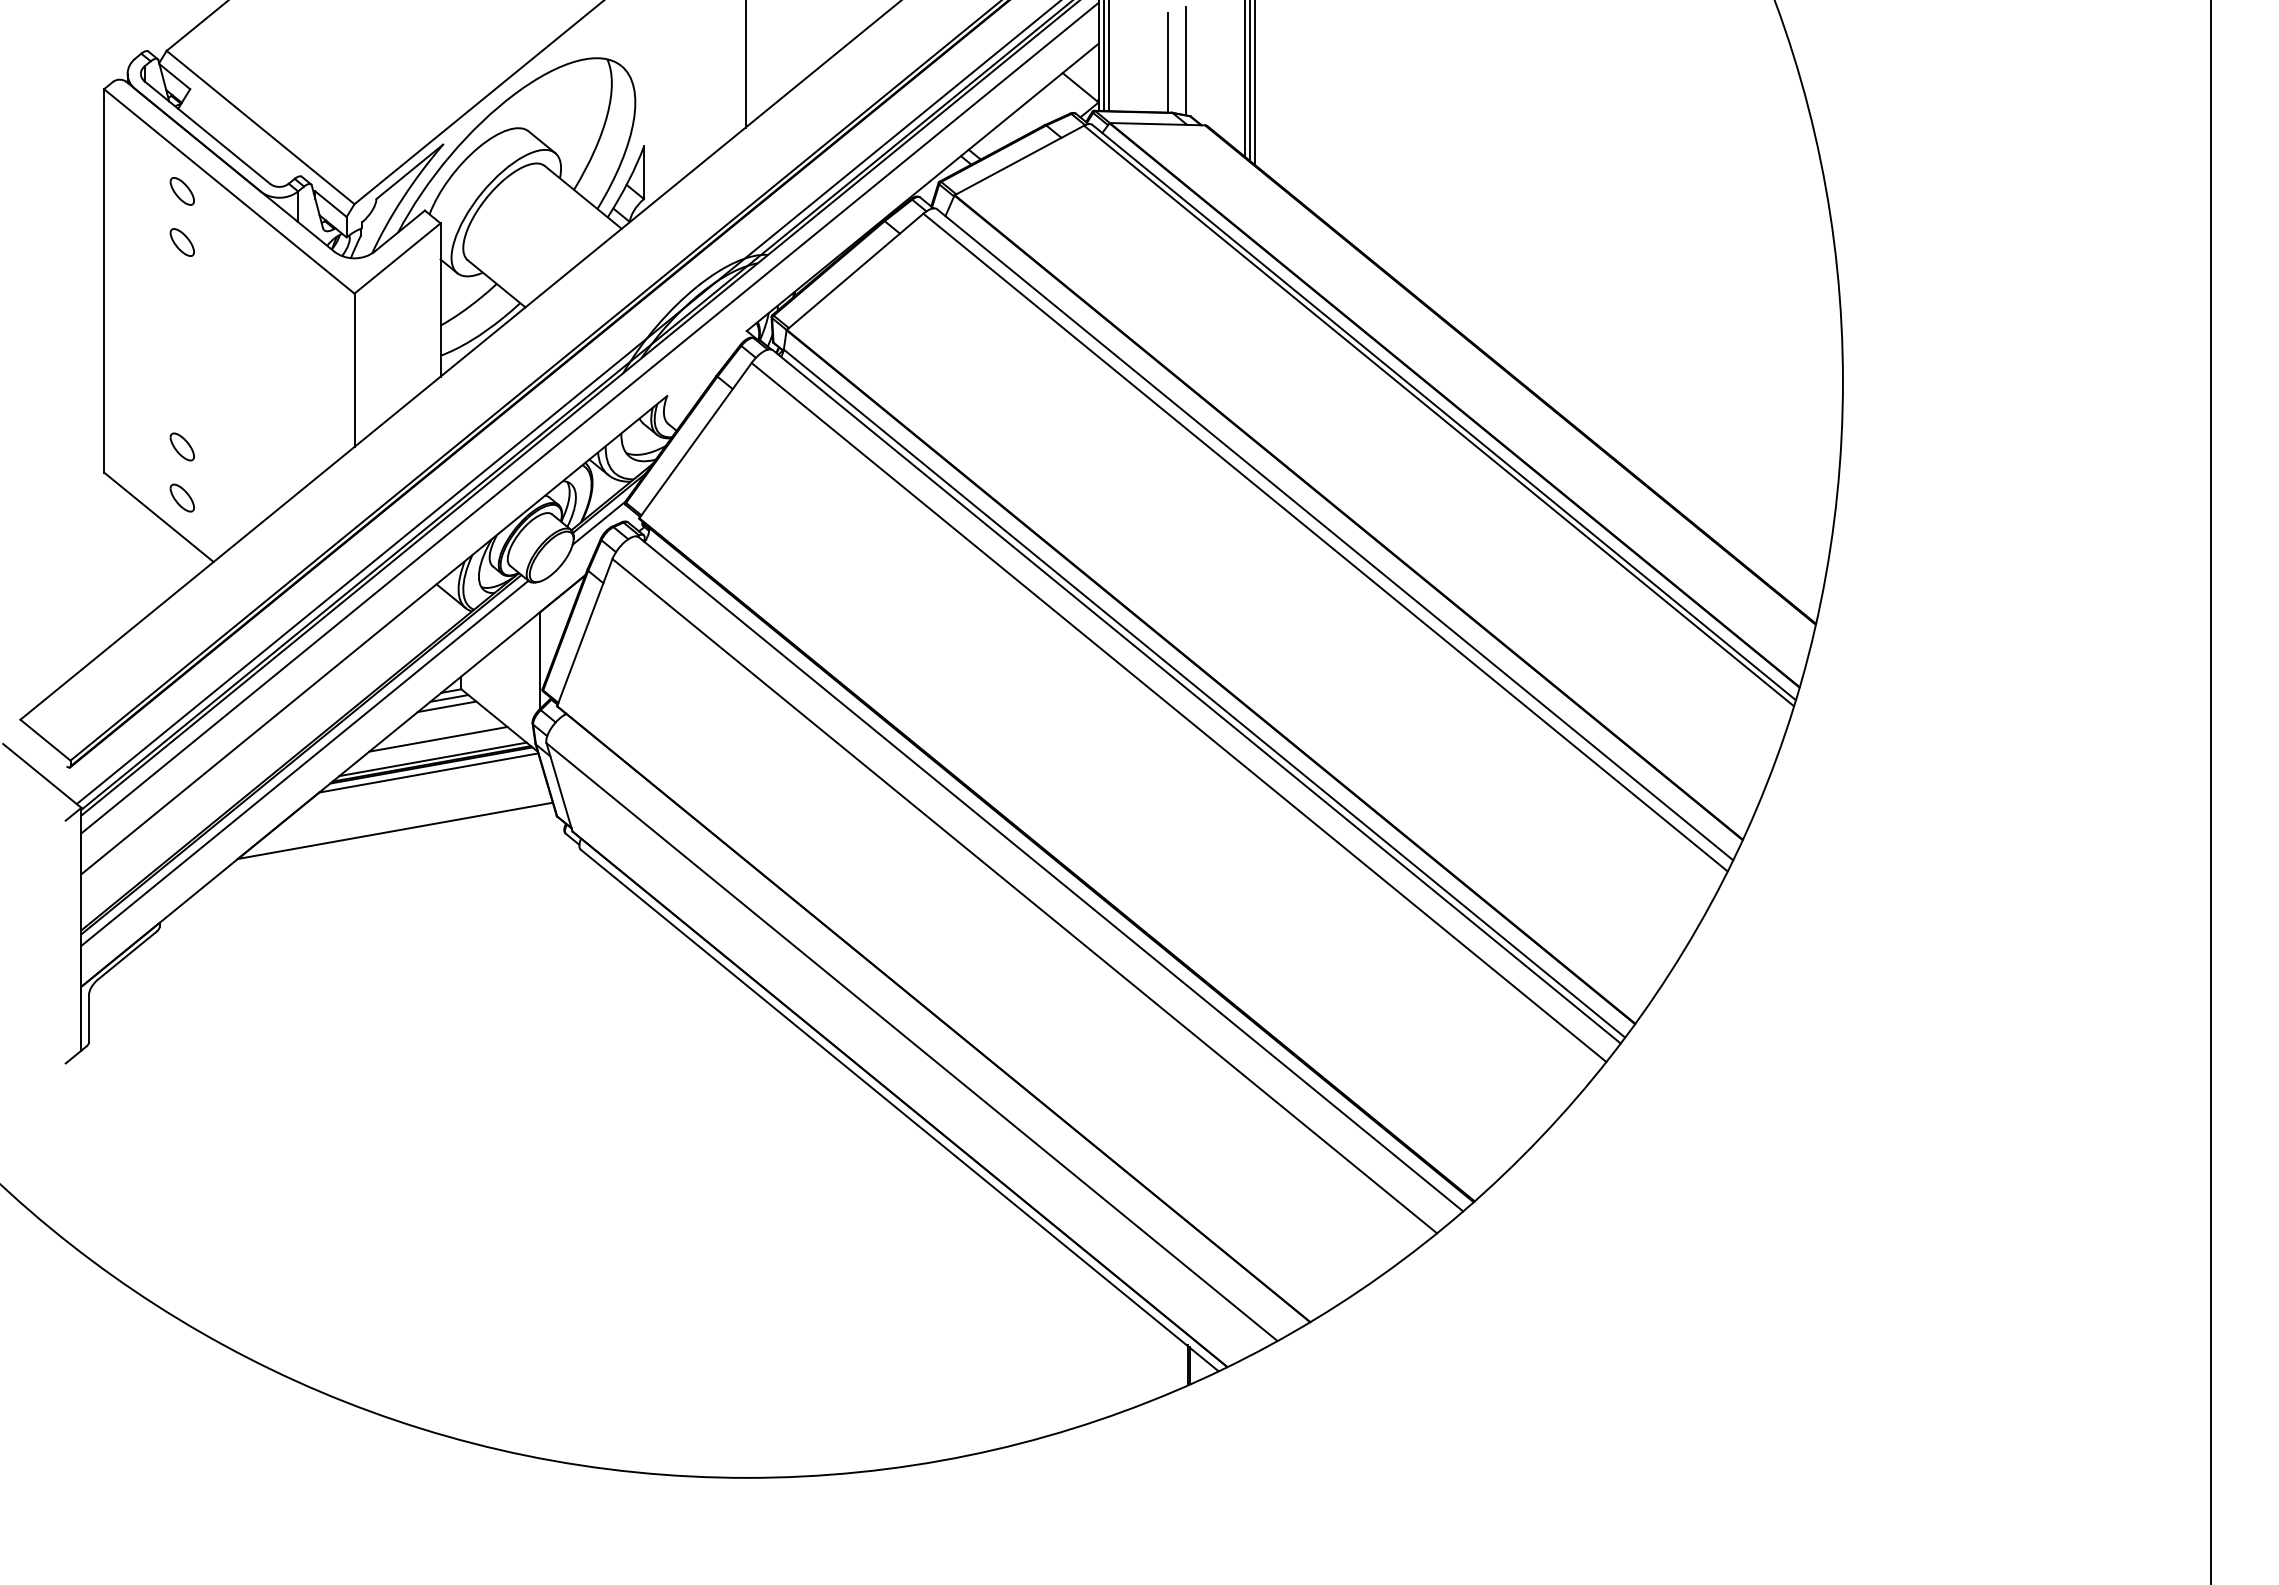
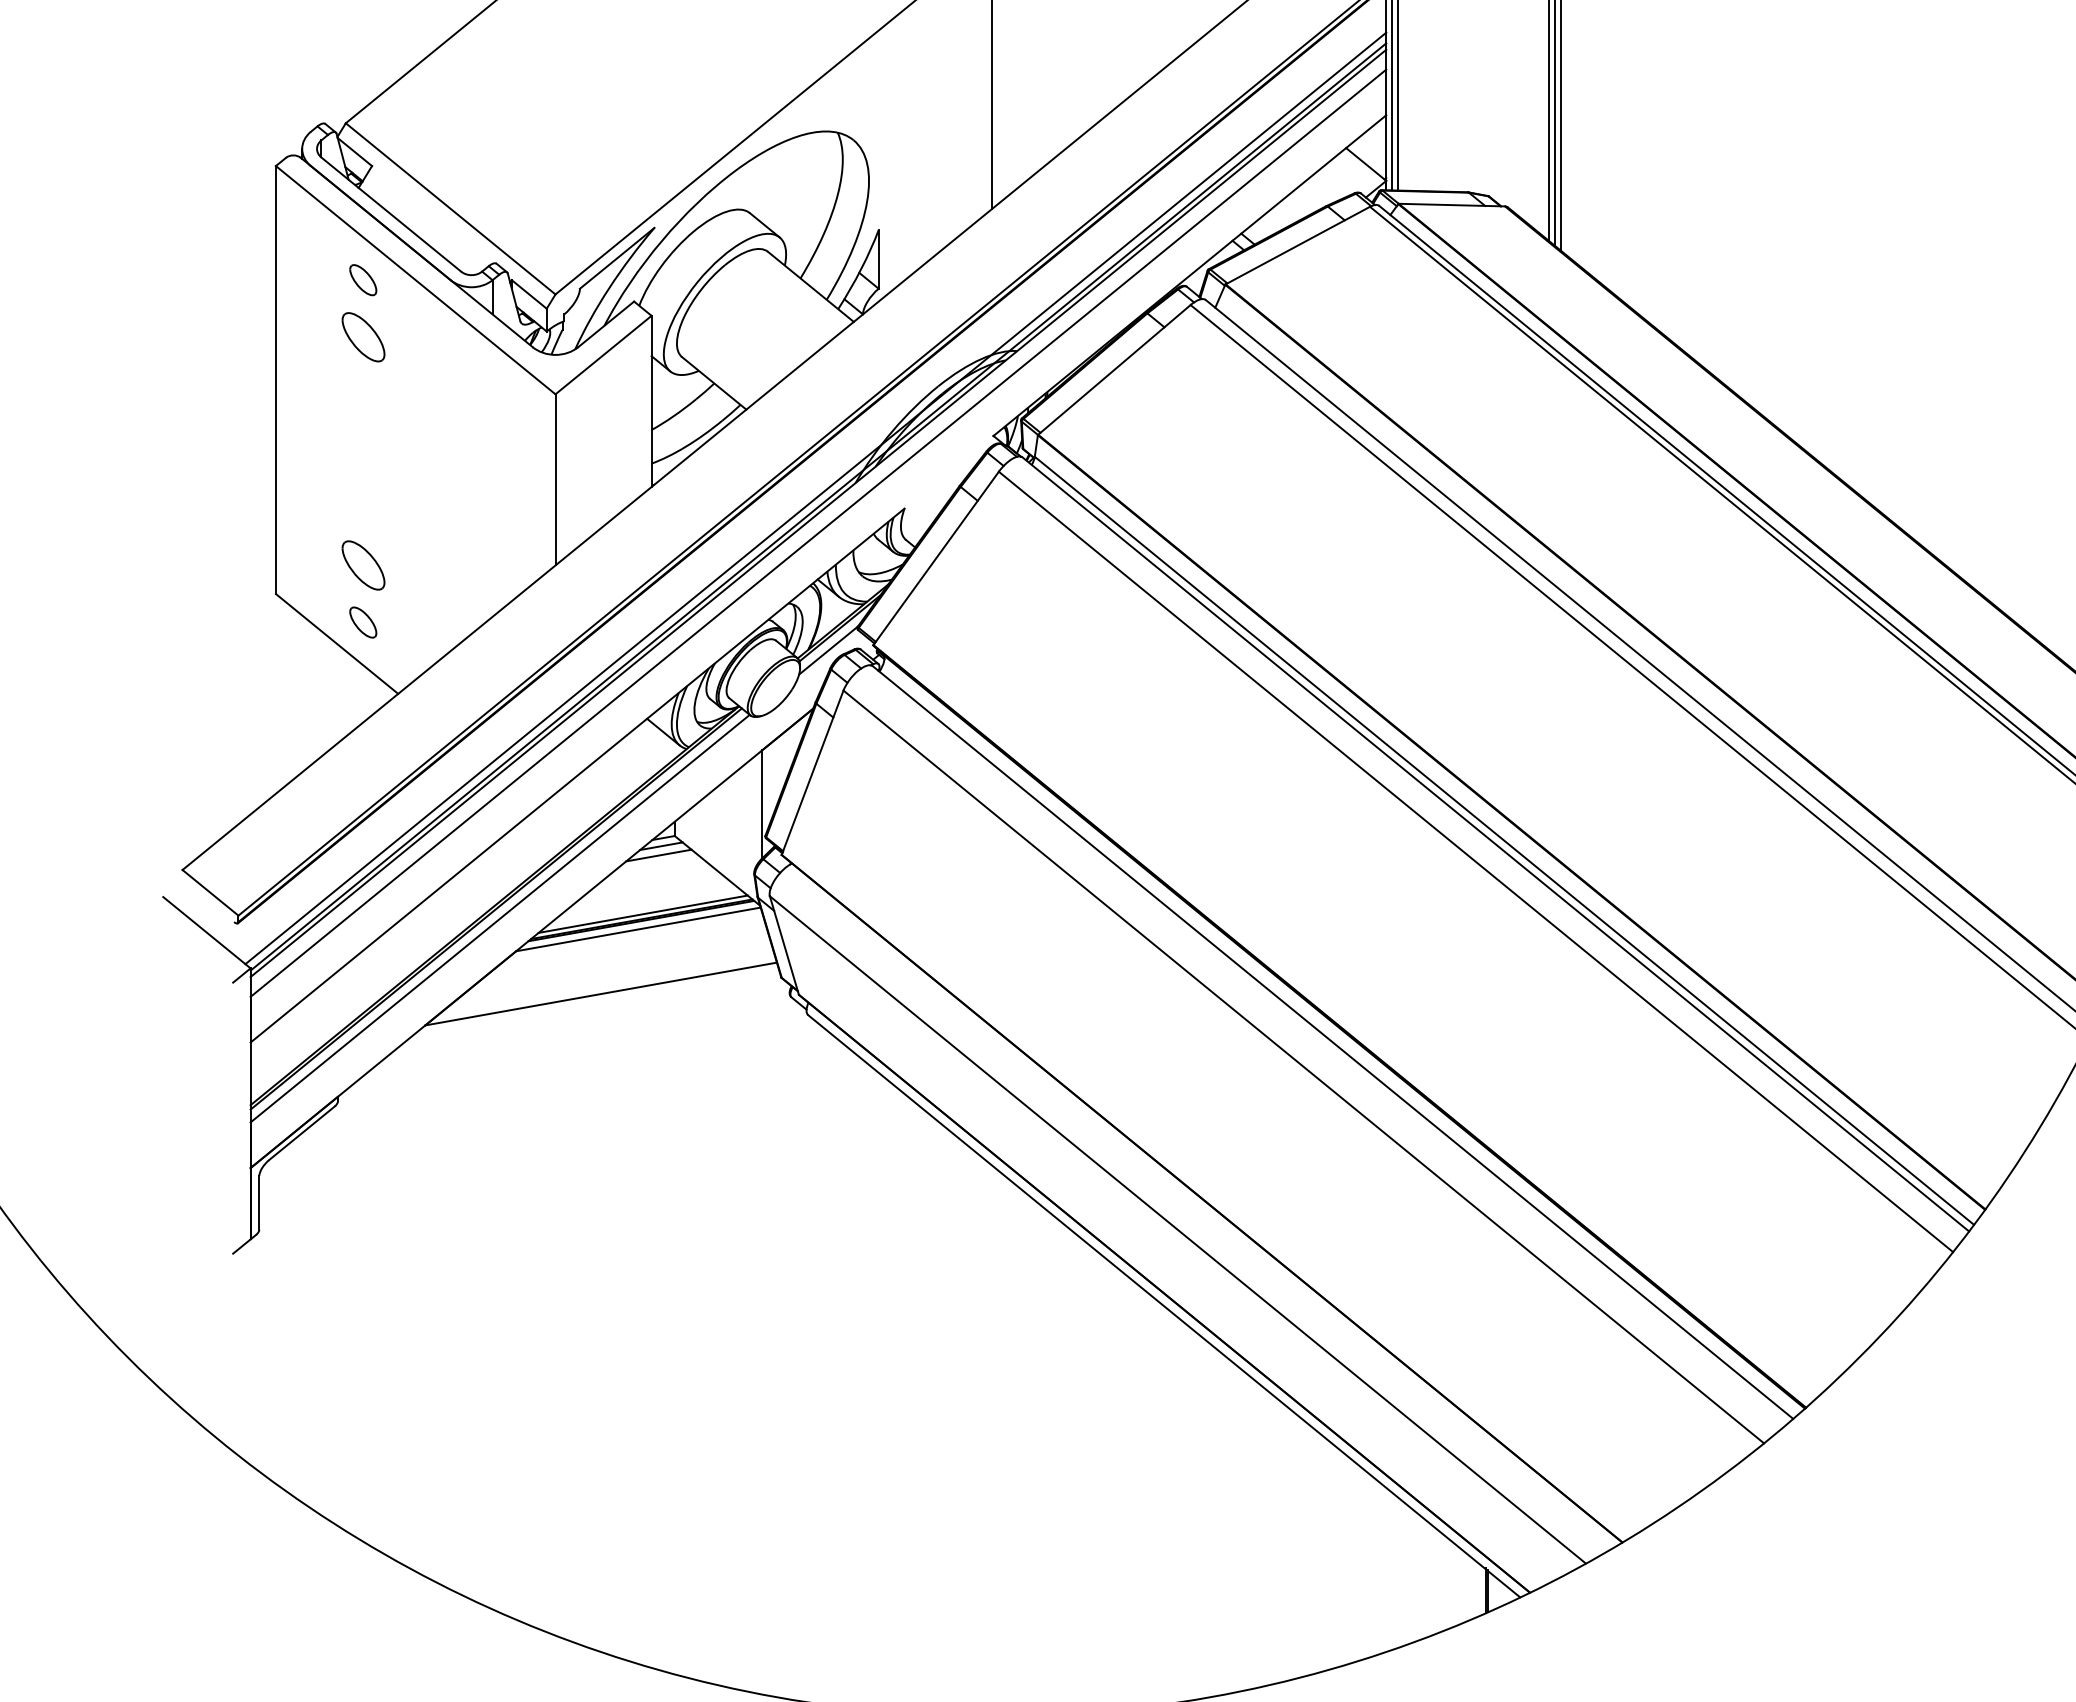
line: (1185, 60) -> (1483, 134), removed
line: (1168, 62) -> (1464, 136), removed
part: (181, 242) -> (362, 337), size x1.6
part: (181, 446) -> (362, 564), size x1.6
line: (438, 739) -> (649, 892), removed

